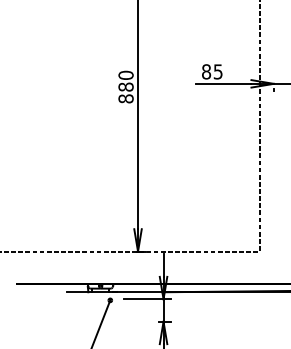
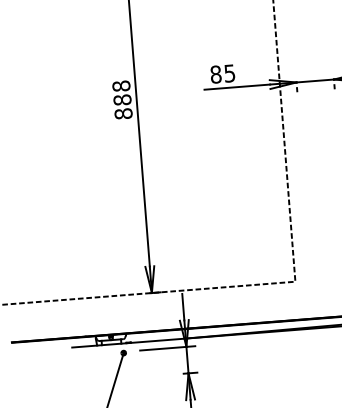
text: (125, 74) -> (120, 85), 880 -> 888

